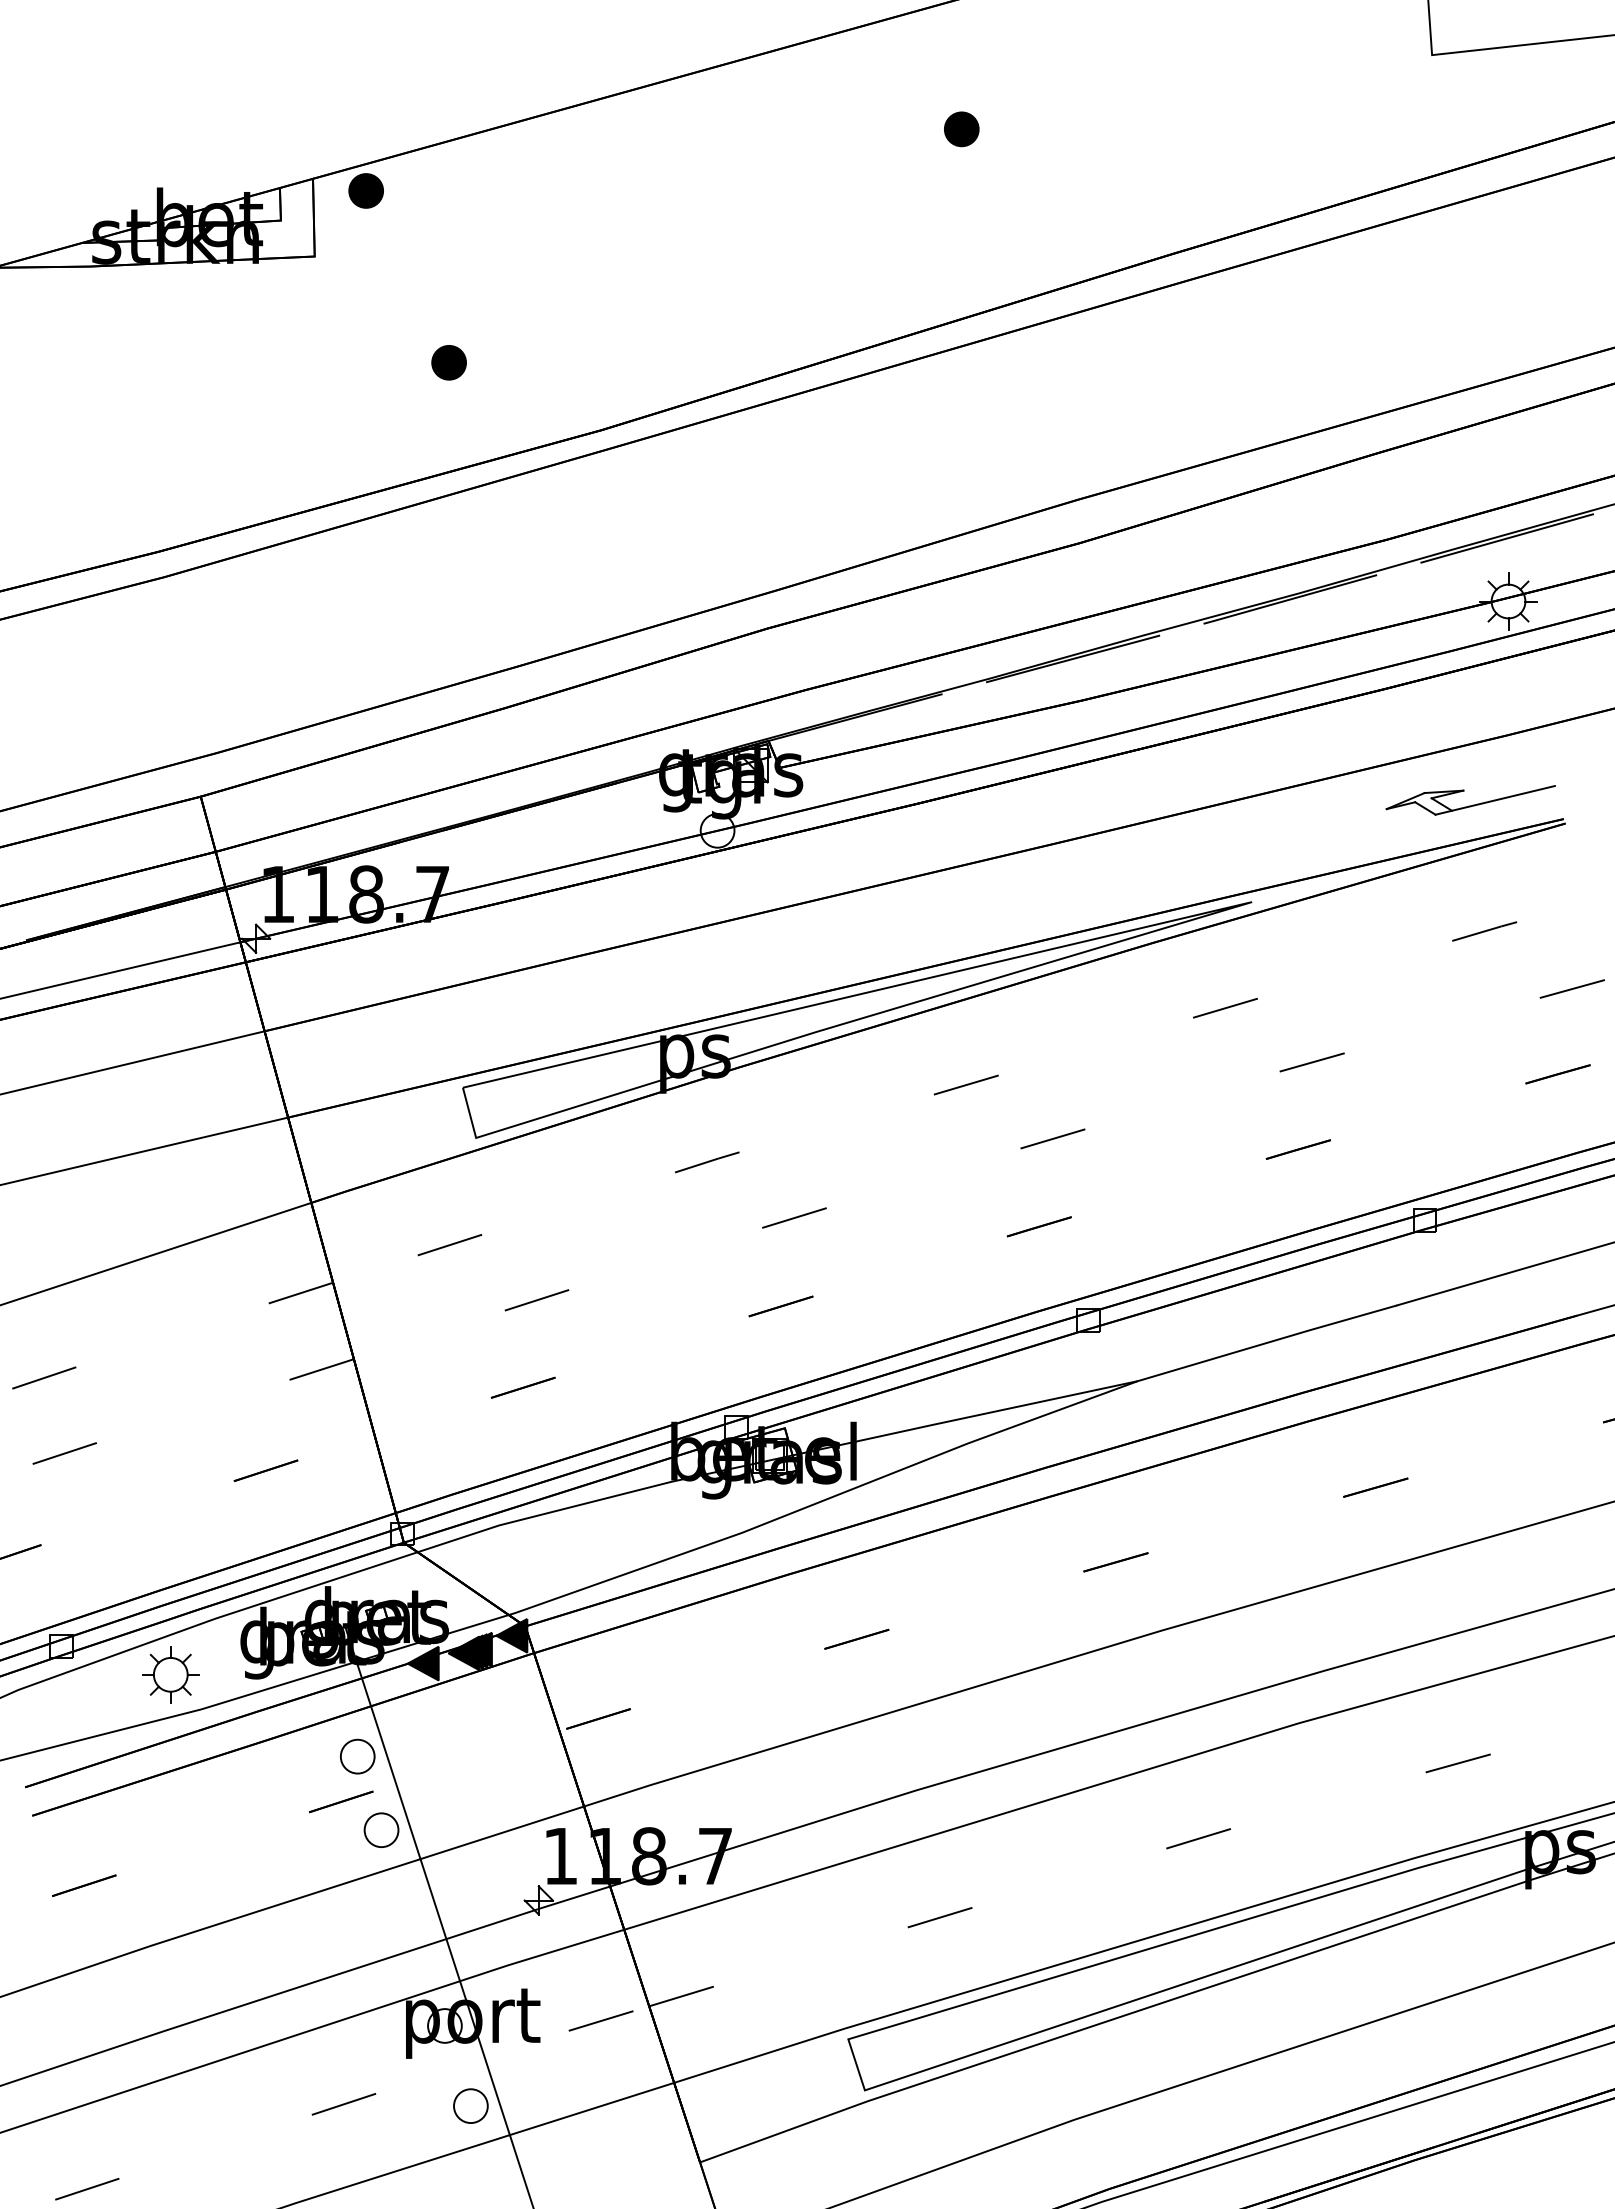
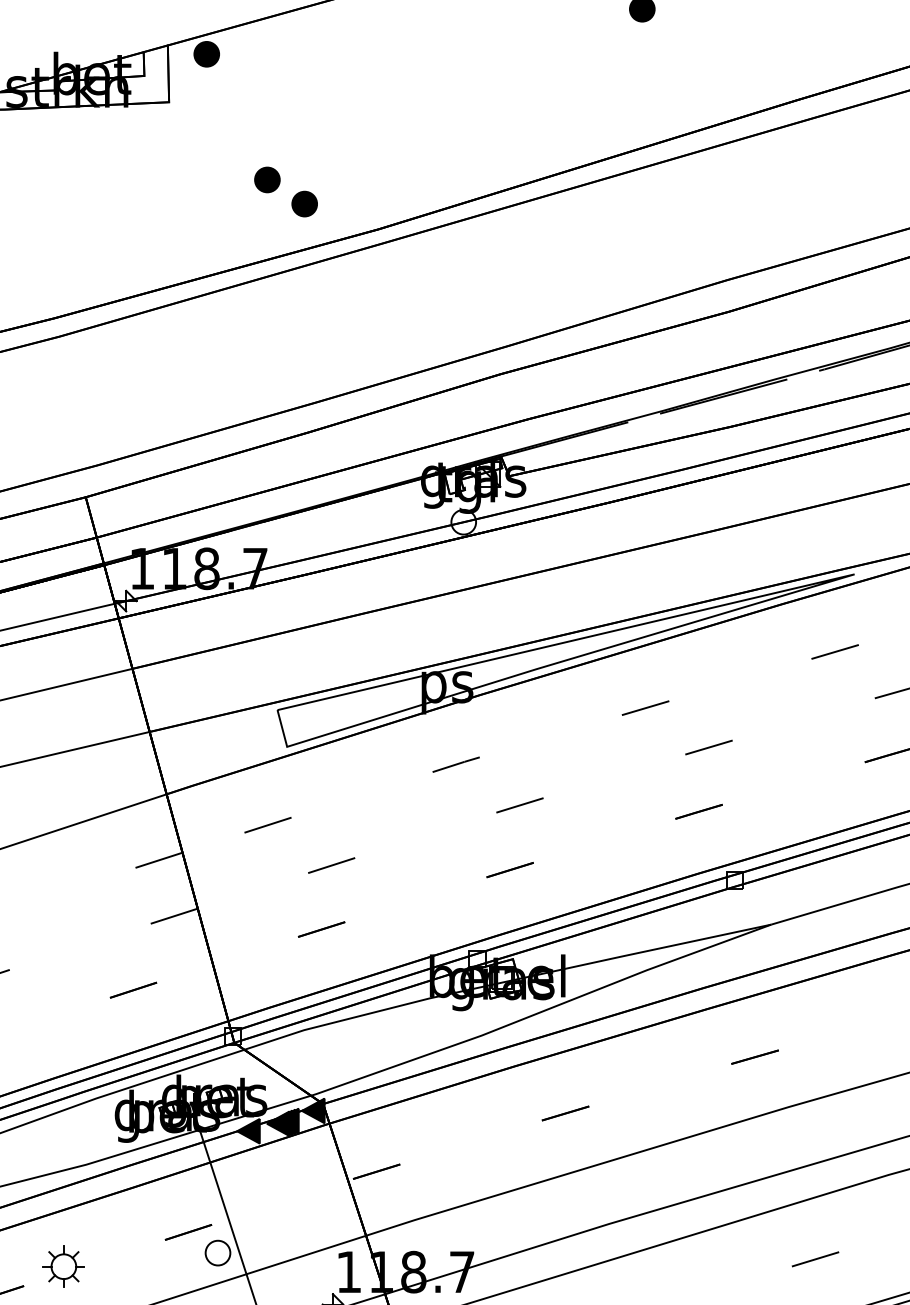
part: (499, 395) -> (304, 203), added
part: (170, 1674) -> (63, 1266), moved
part: (357, 1756) -> (200, 1199), removed

